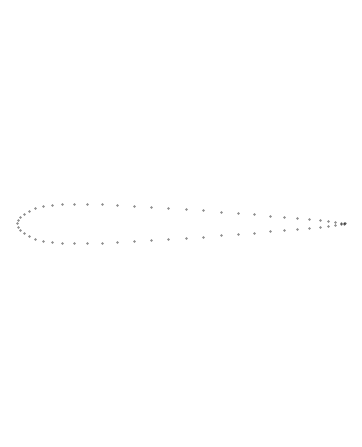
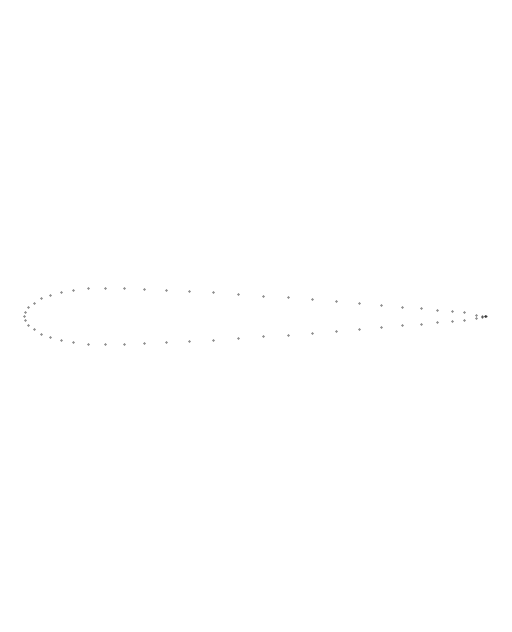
part: (340, 223) -> (481, 316), size x0.7

